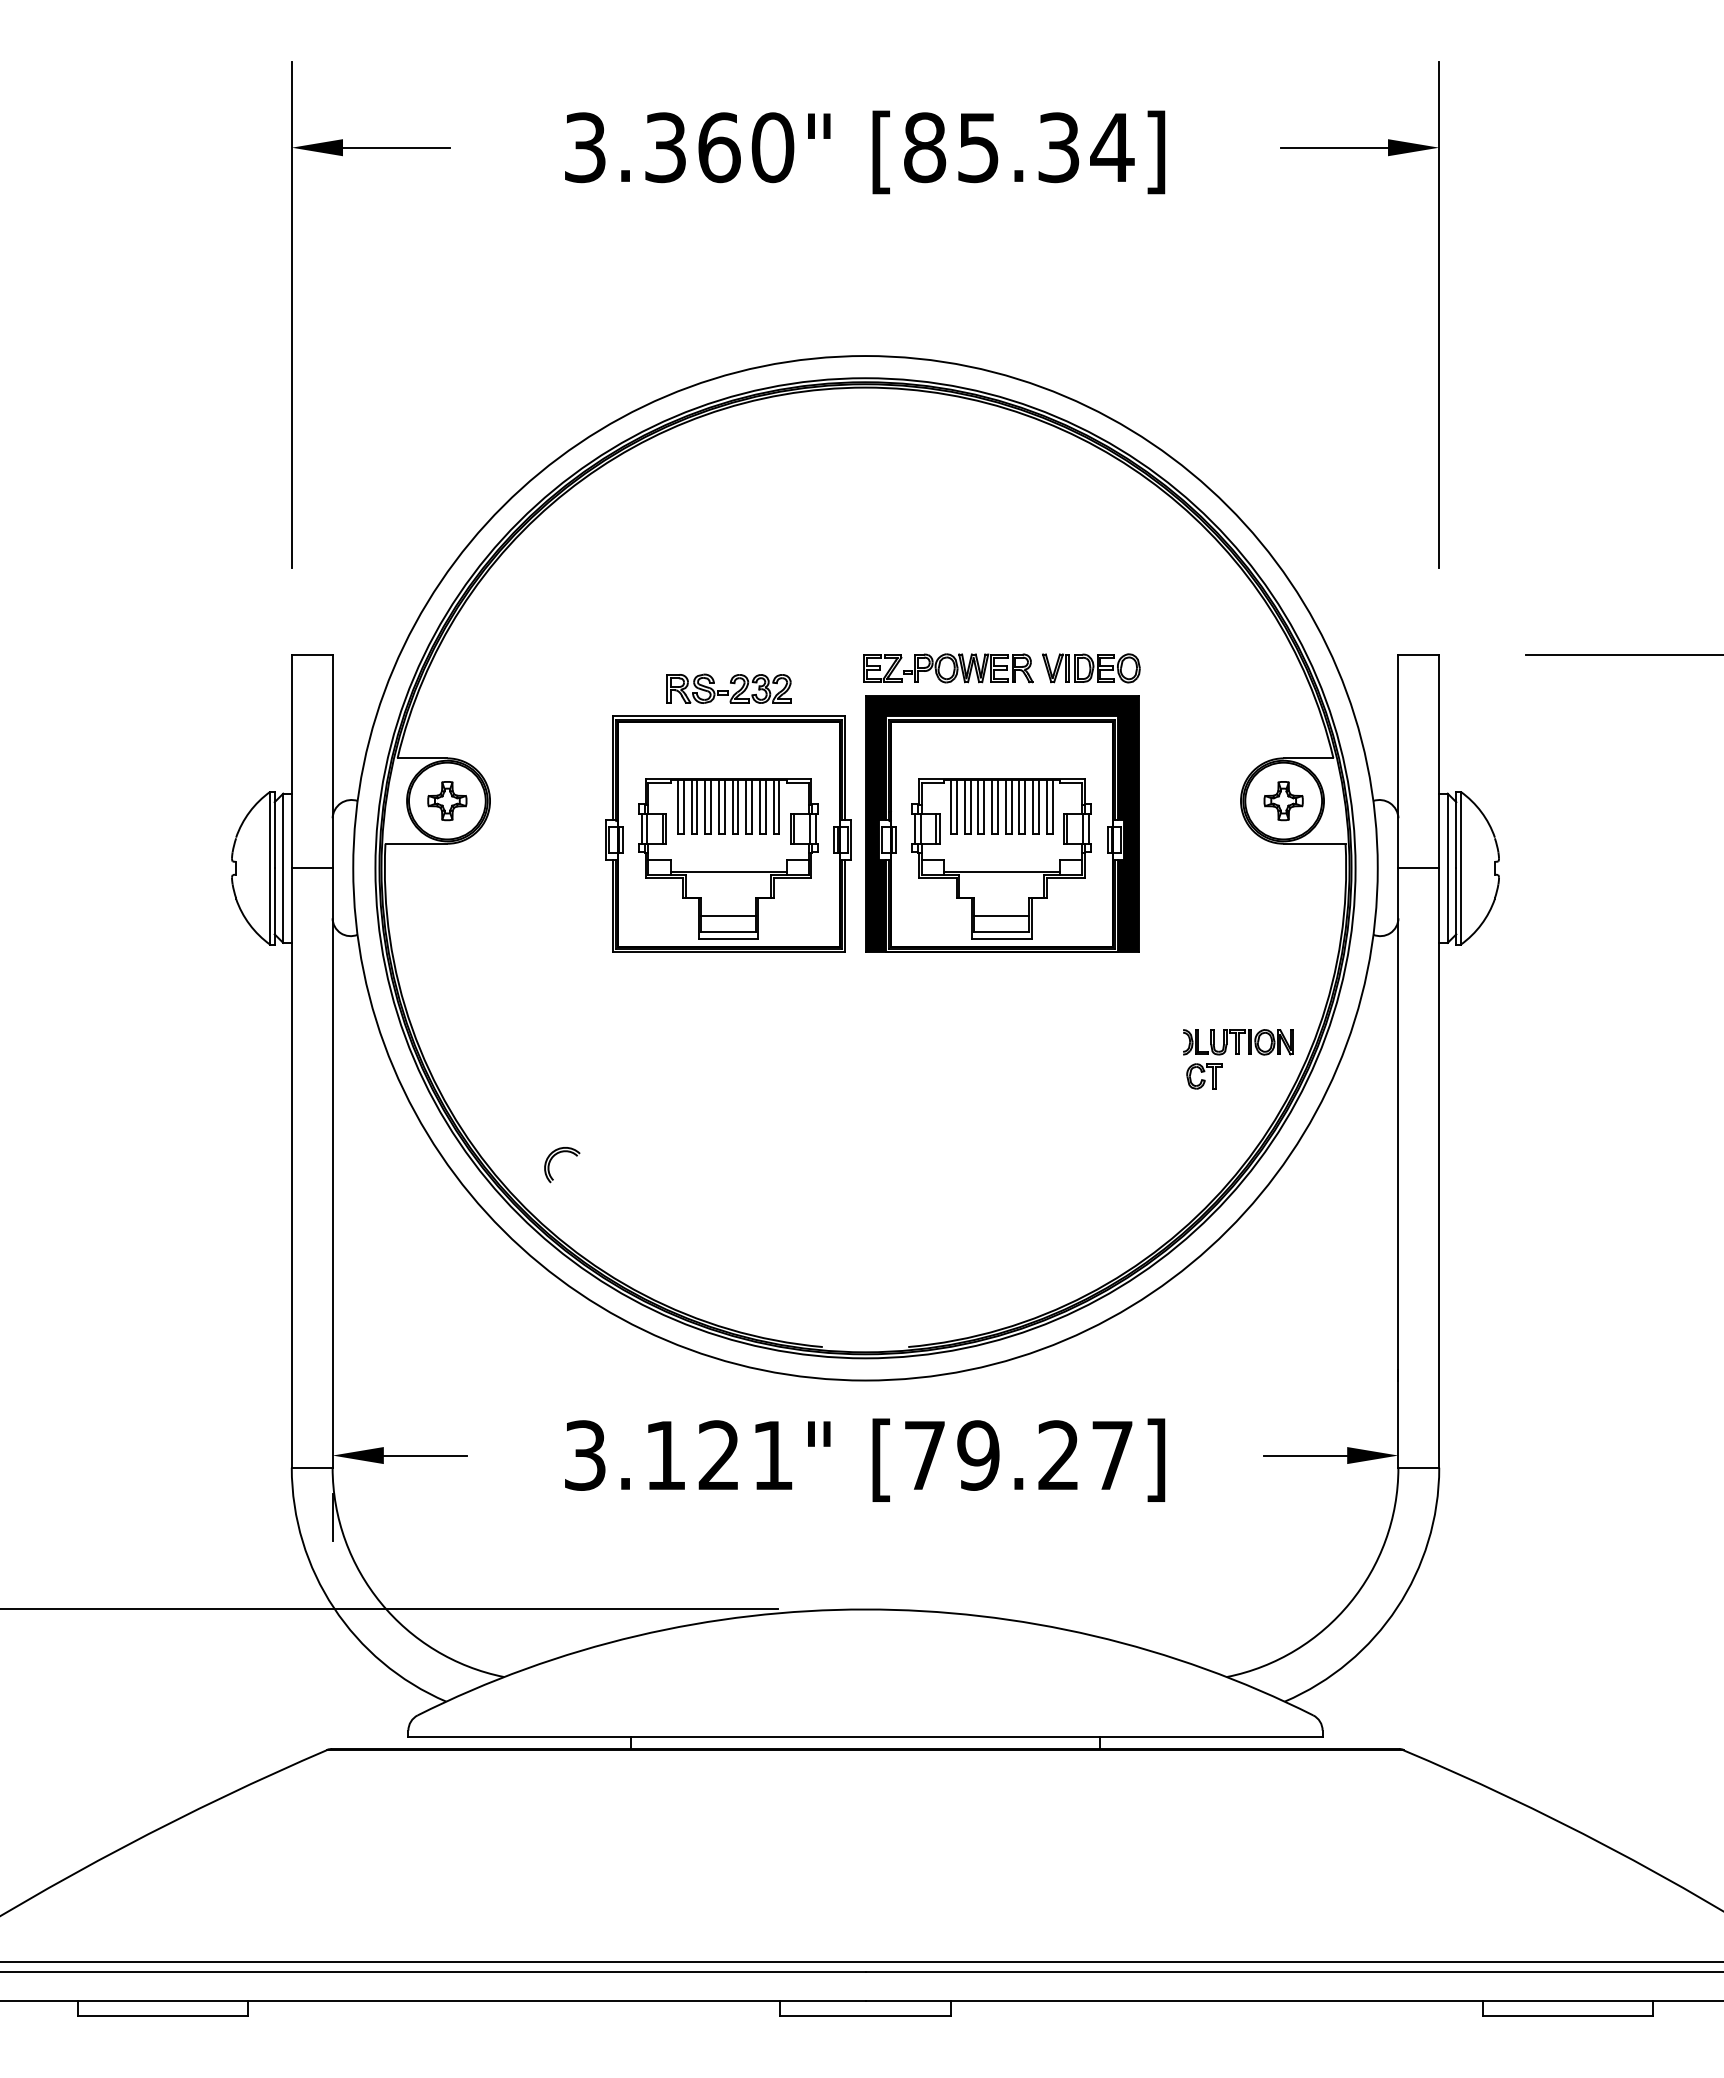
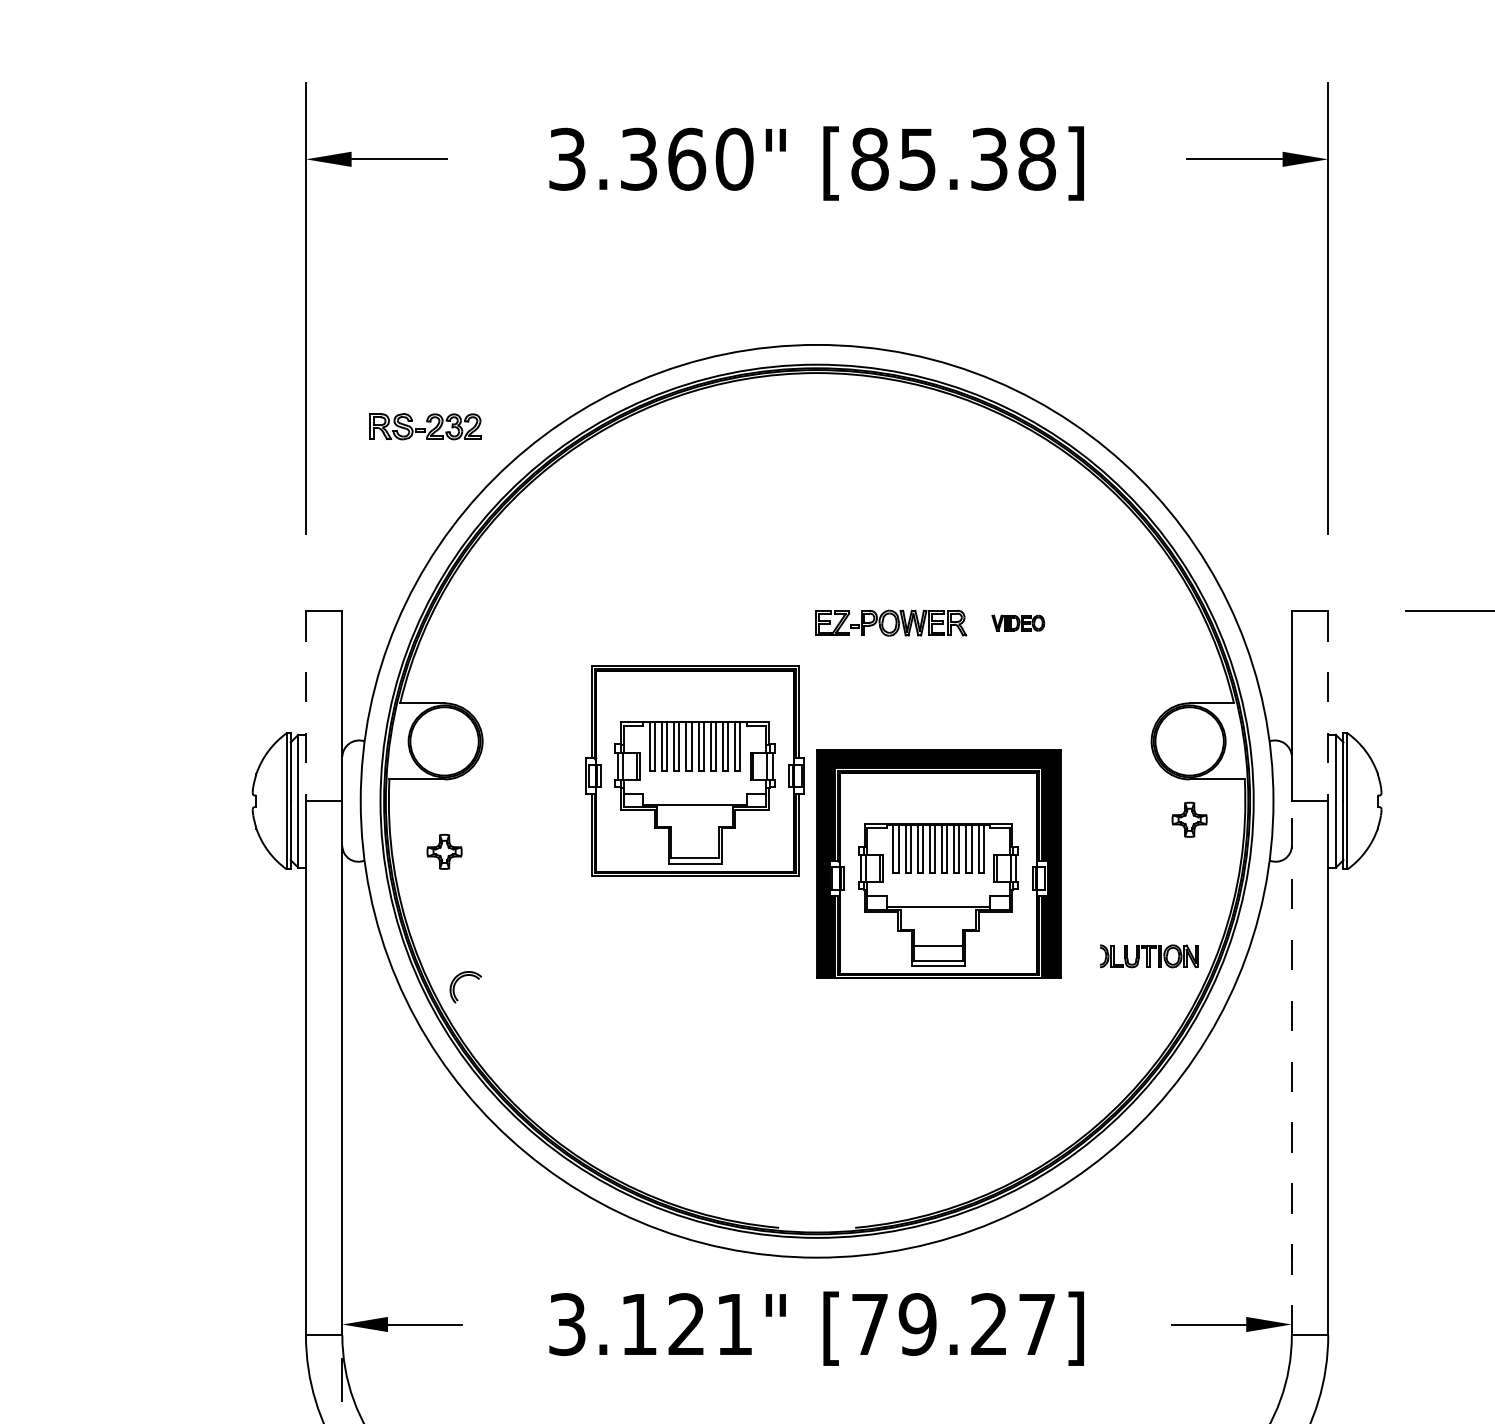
text: (1112, 147) -> (1037, 159), [85.34] -> [85.38]
part: (1091, 668) -> (1018, 623), size x0.6
part: (728, 688) -> (425, 426), moved
line: (291, 761) -> (305, 706), solid -> dashed
line: (1439, 761) -> (1328, 706), solid -> dashed
part: (447, 801) -> (444, 852), moved
part: (1283, 801) -> (1189, 820), moved
part: (1002, 823) -> (939, 863), moved
line: (728, 915) -> (695, 843), removed
part: (1204, 1076) -> (1119, 986), removed
part: (552, 1159) -> (457, 982), moved
line: (1398, 1168) -> (1291, 1068), solid -> dashed

